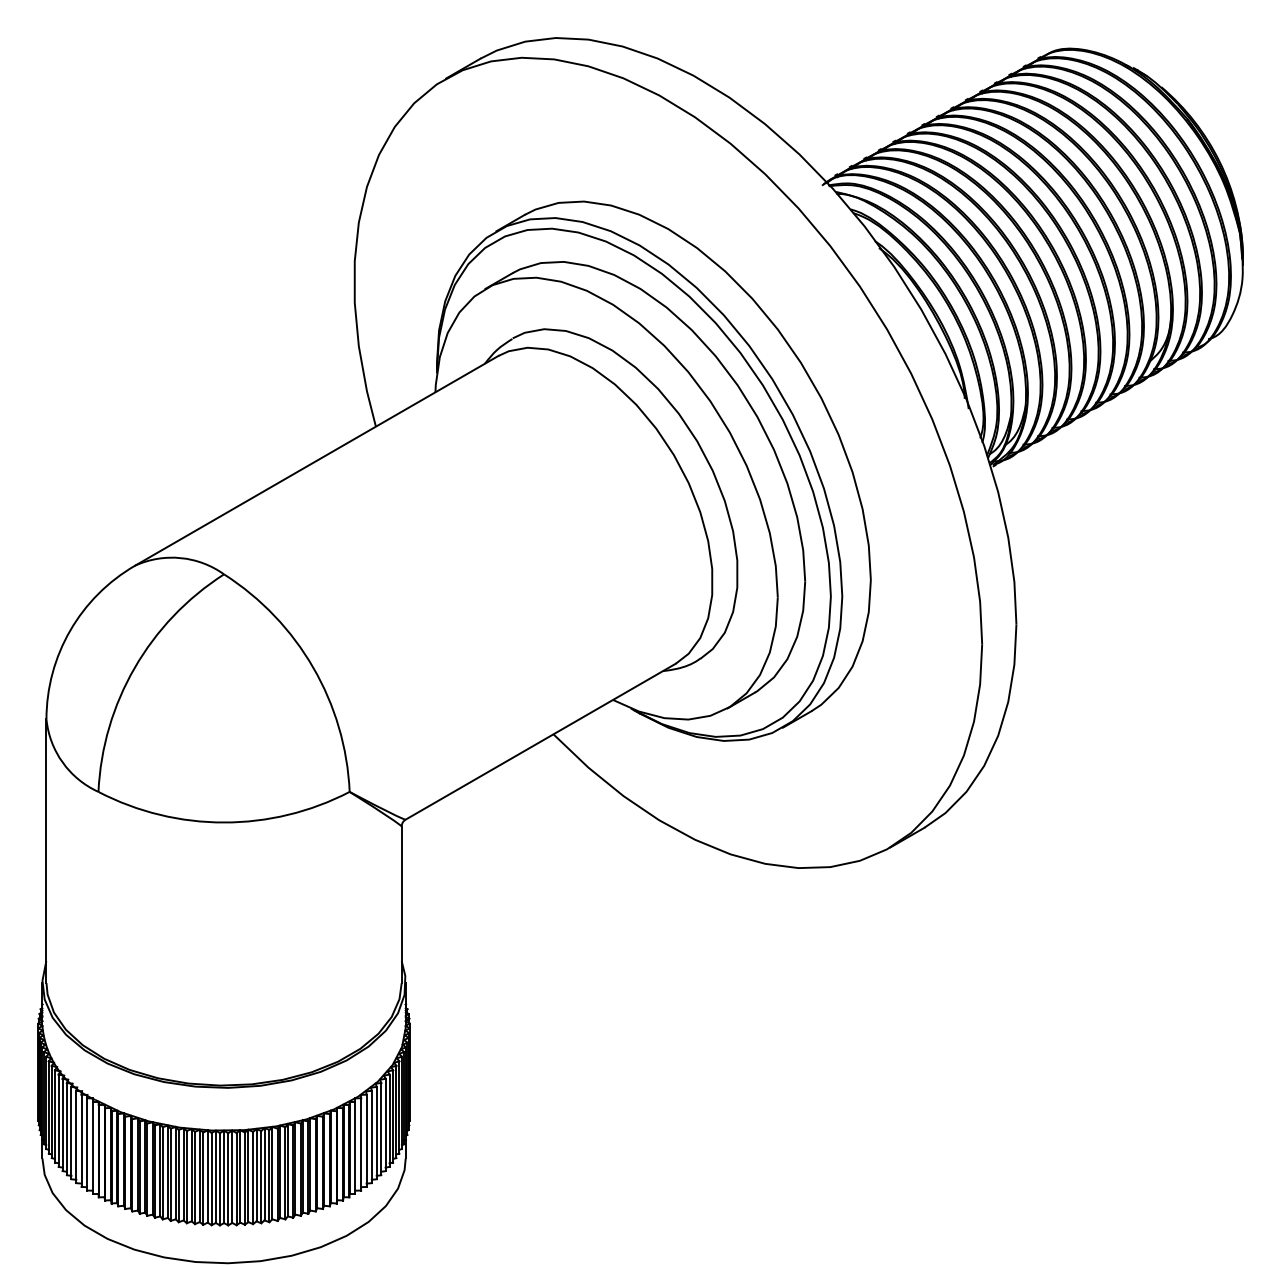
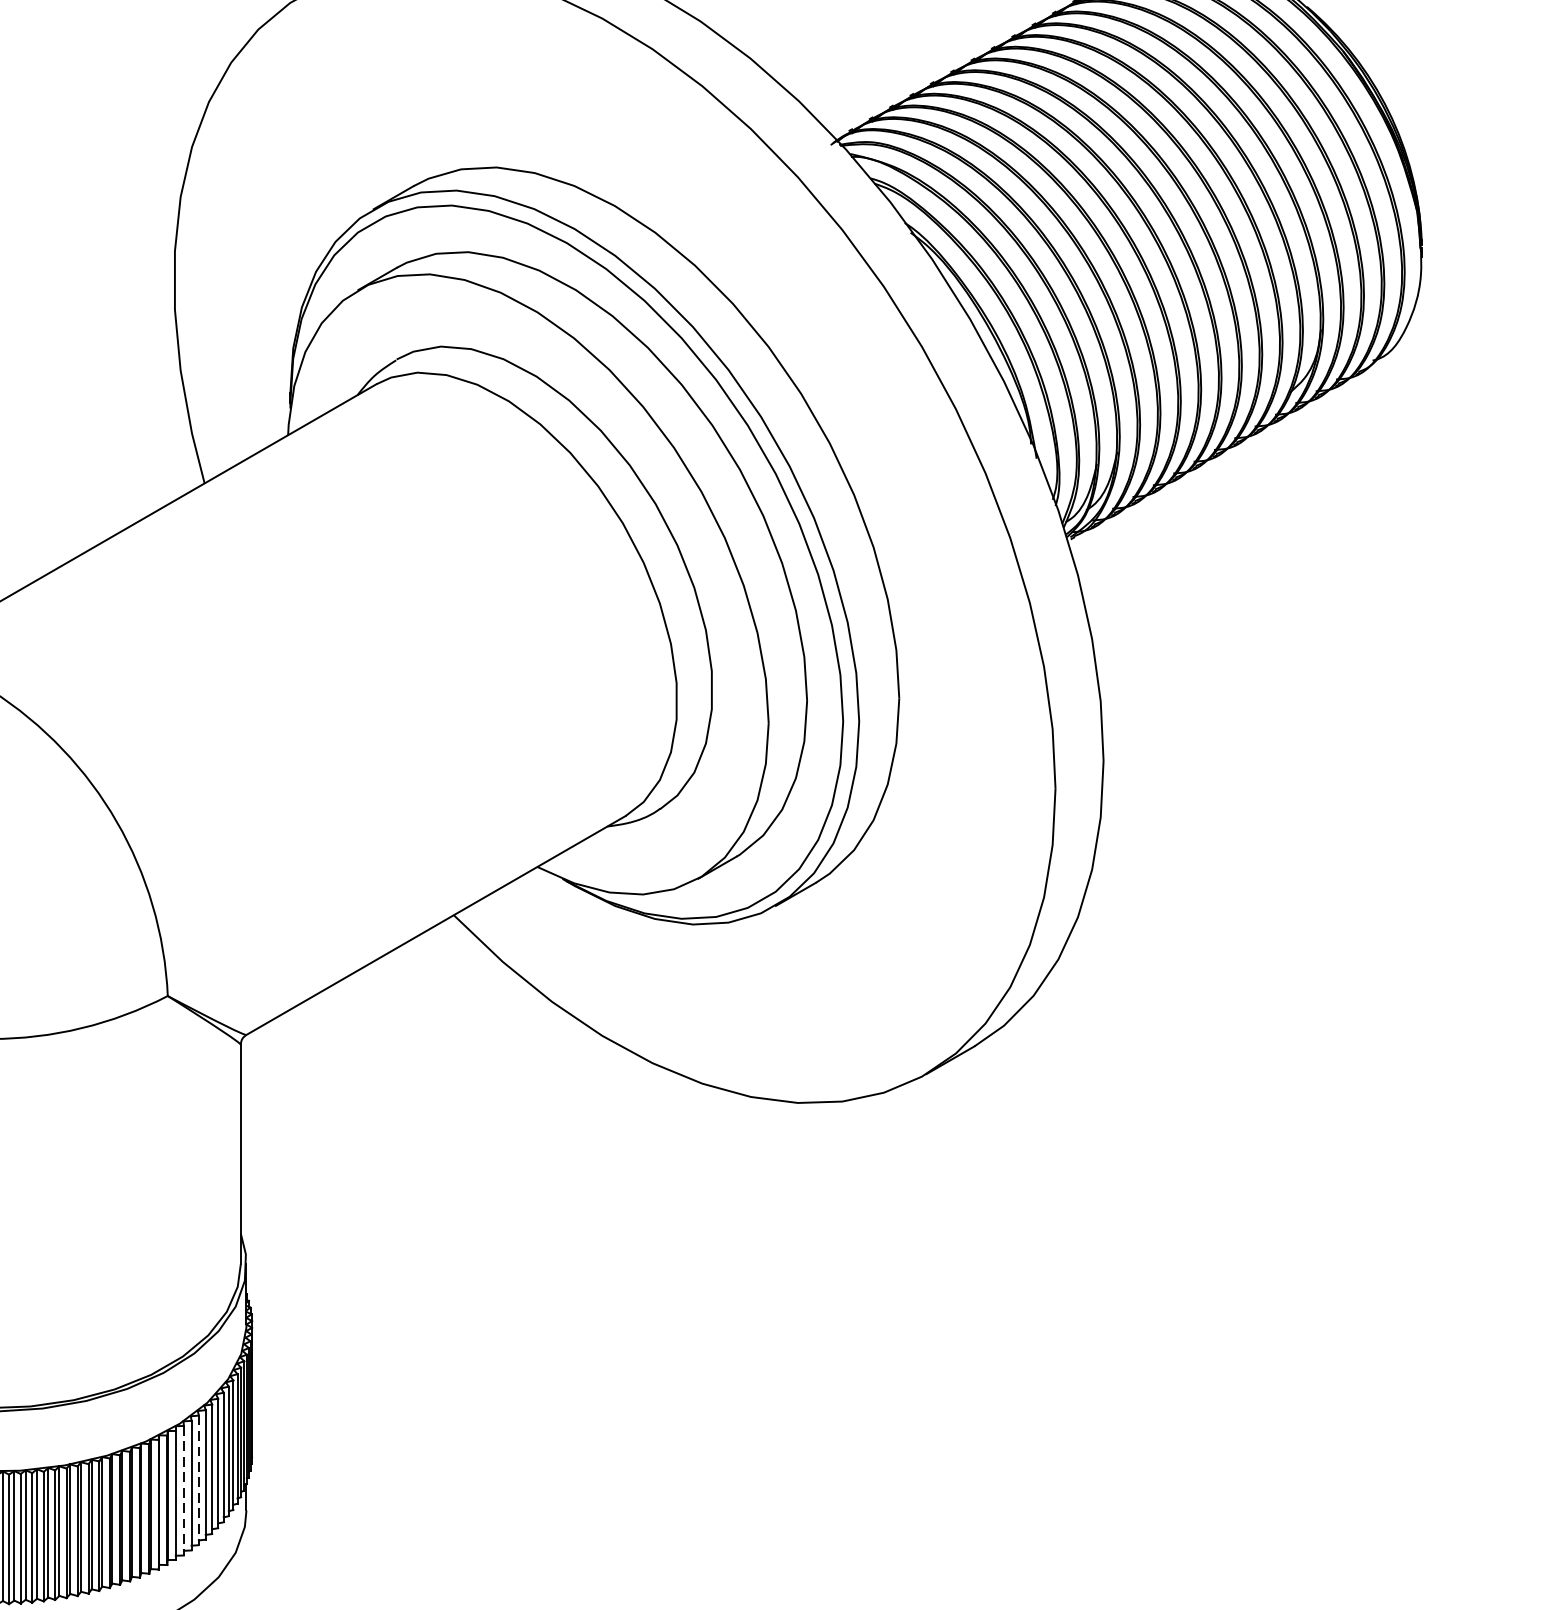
line: (371, 1137) -> (198, 1481), solid -> dashed
line: (361, 1144) -> (184, 1490), solid -> dashed

